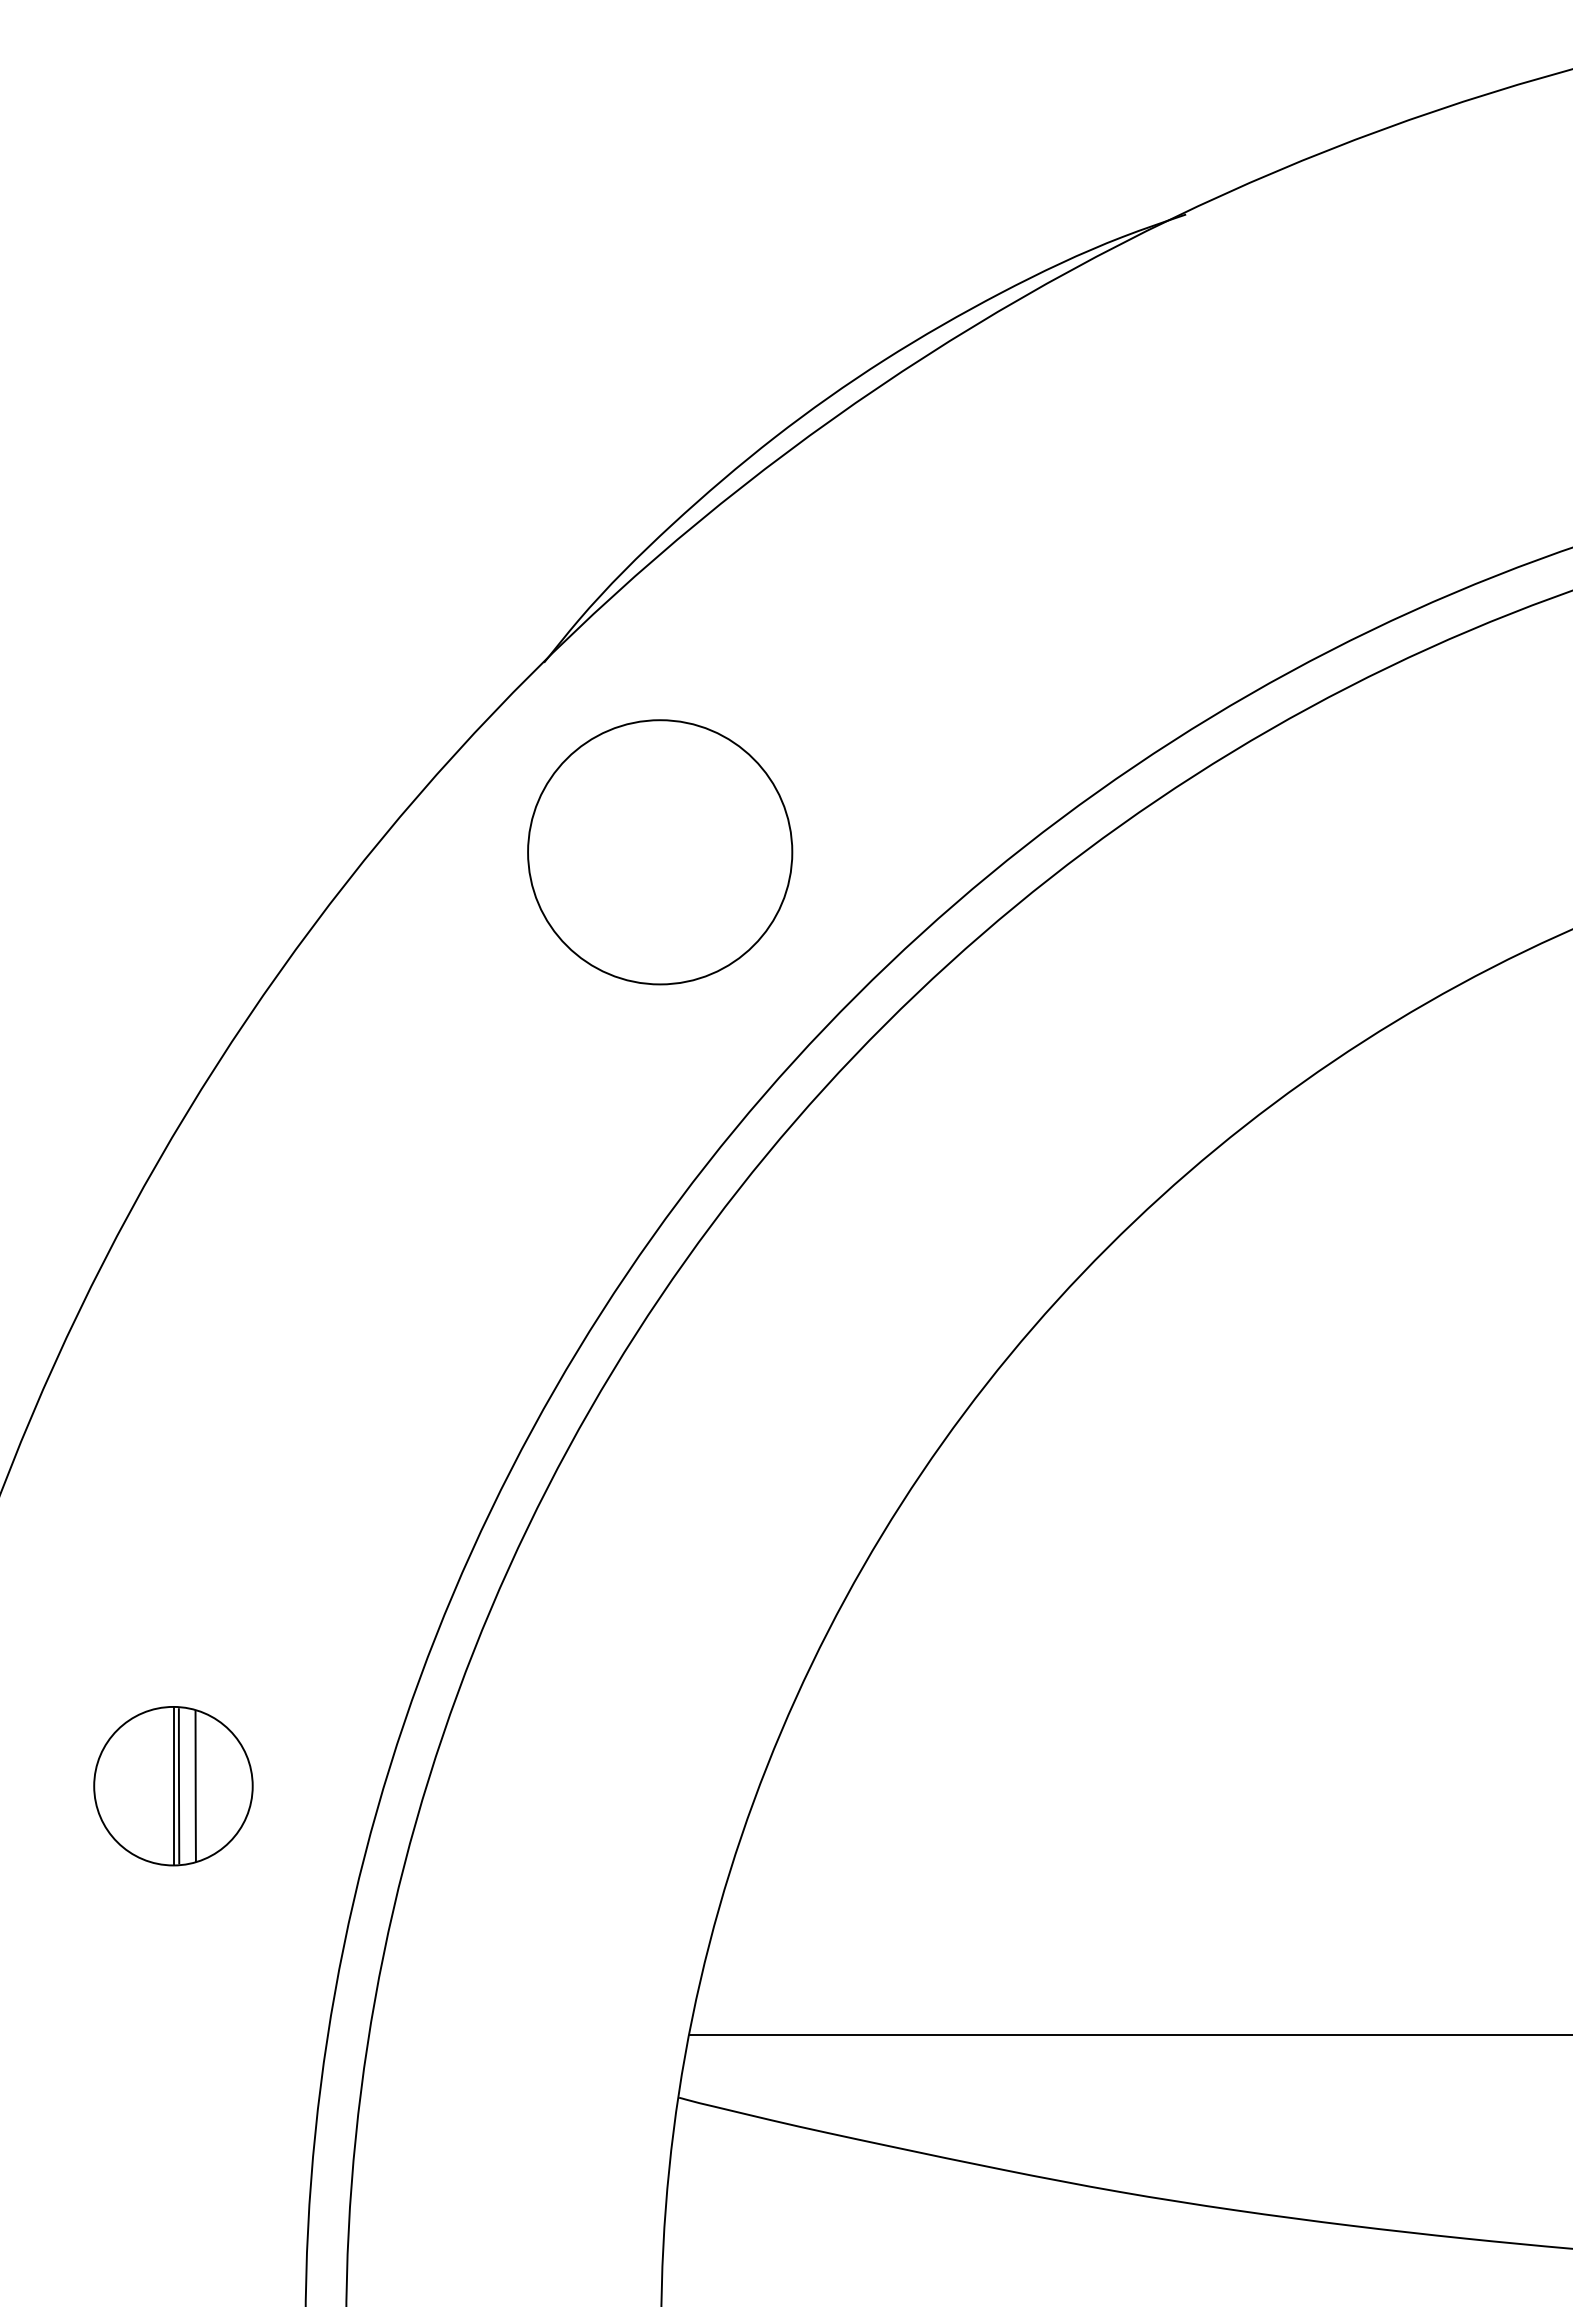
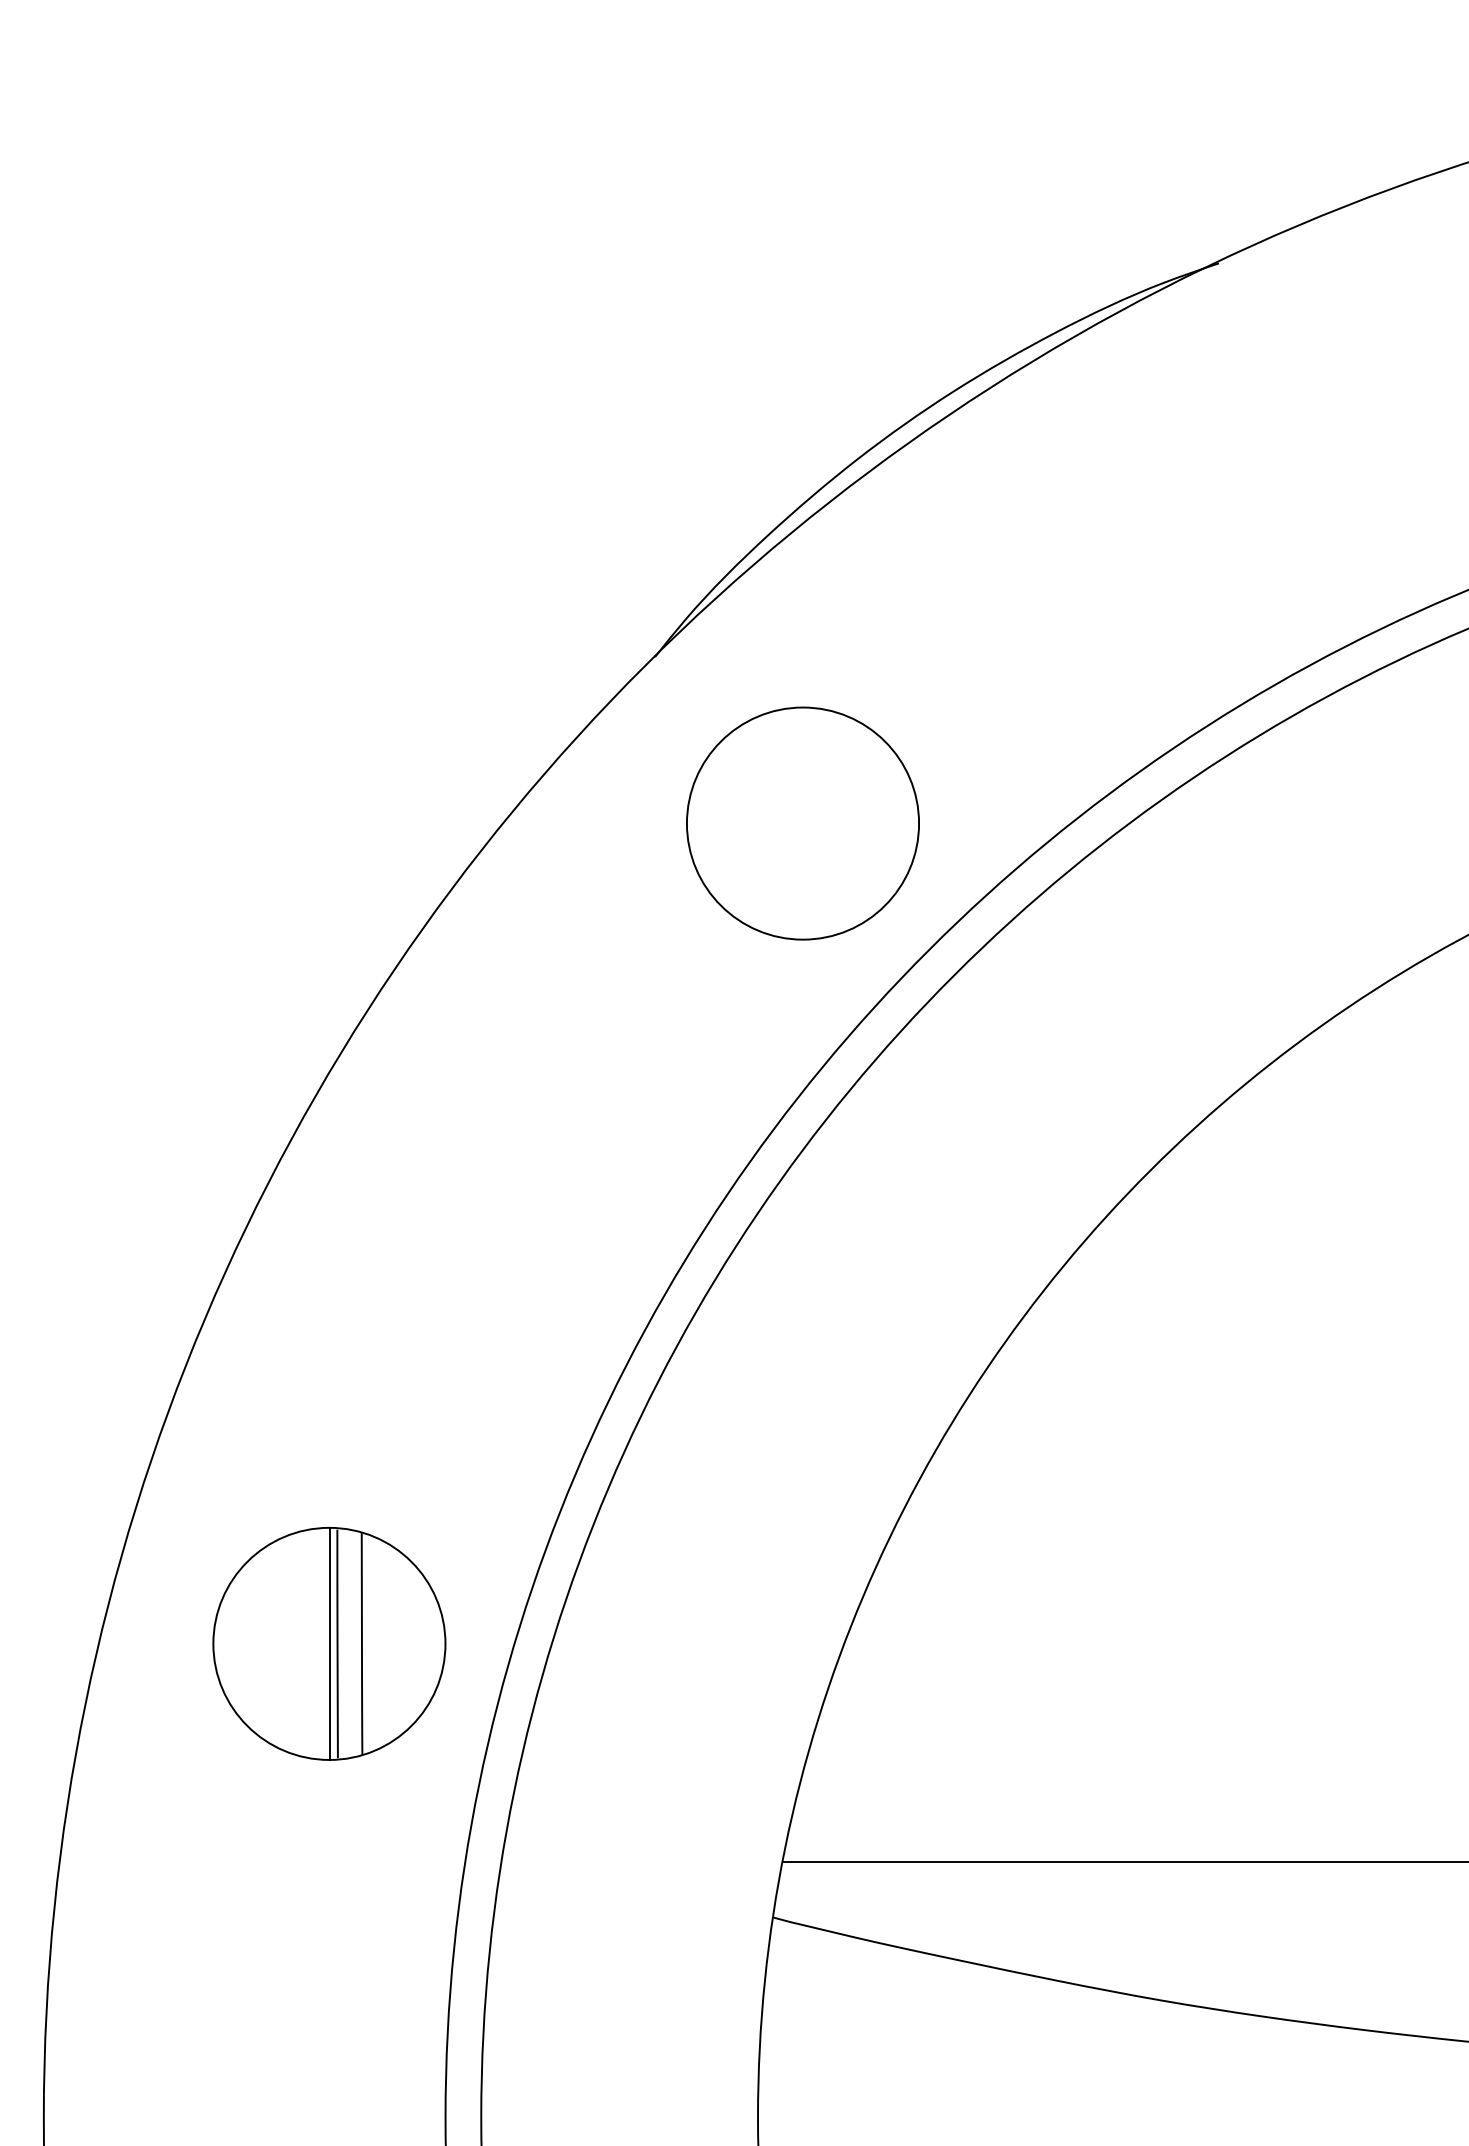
circle: (659, 852) -> (802, 823), moved
part: (173, 1785) -> (329, 1643), size x1.67

